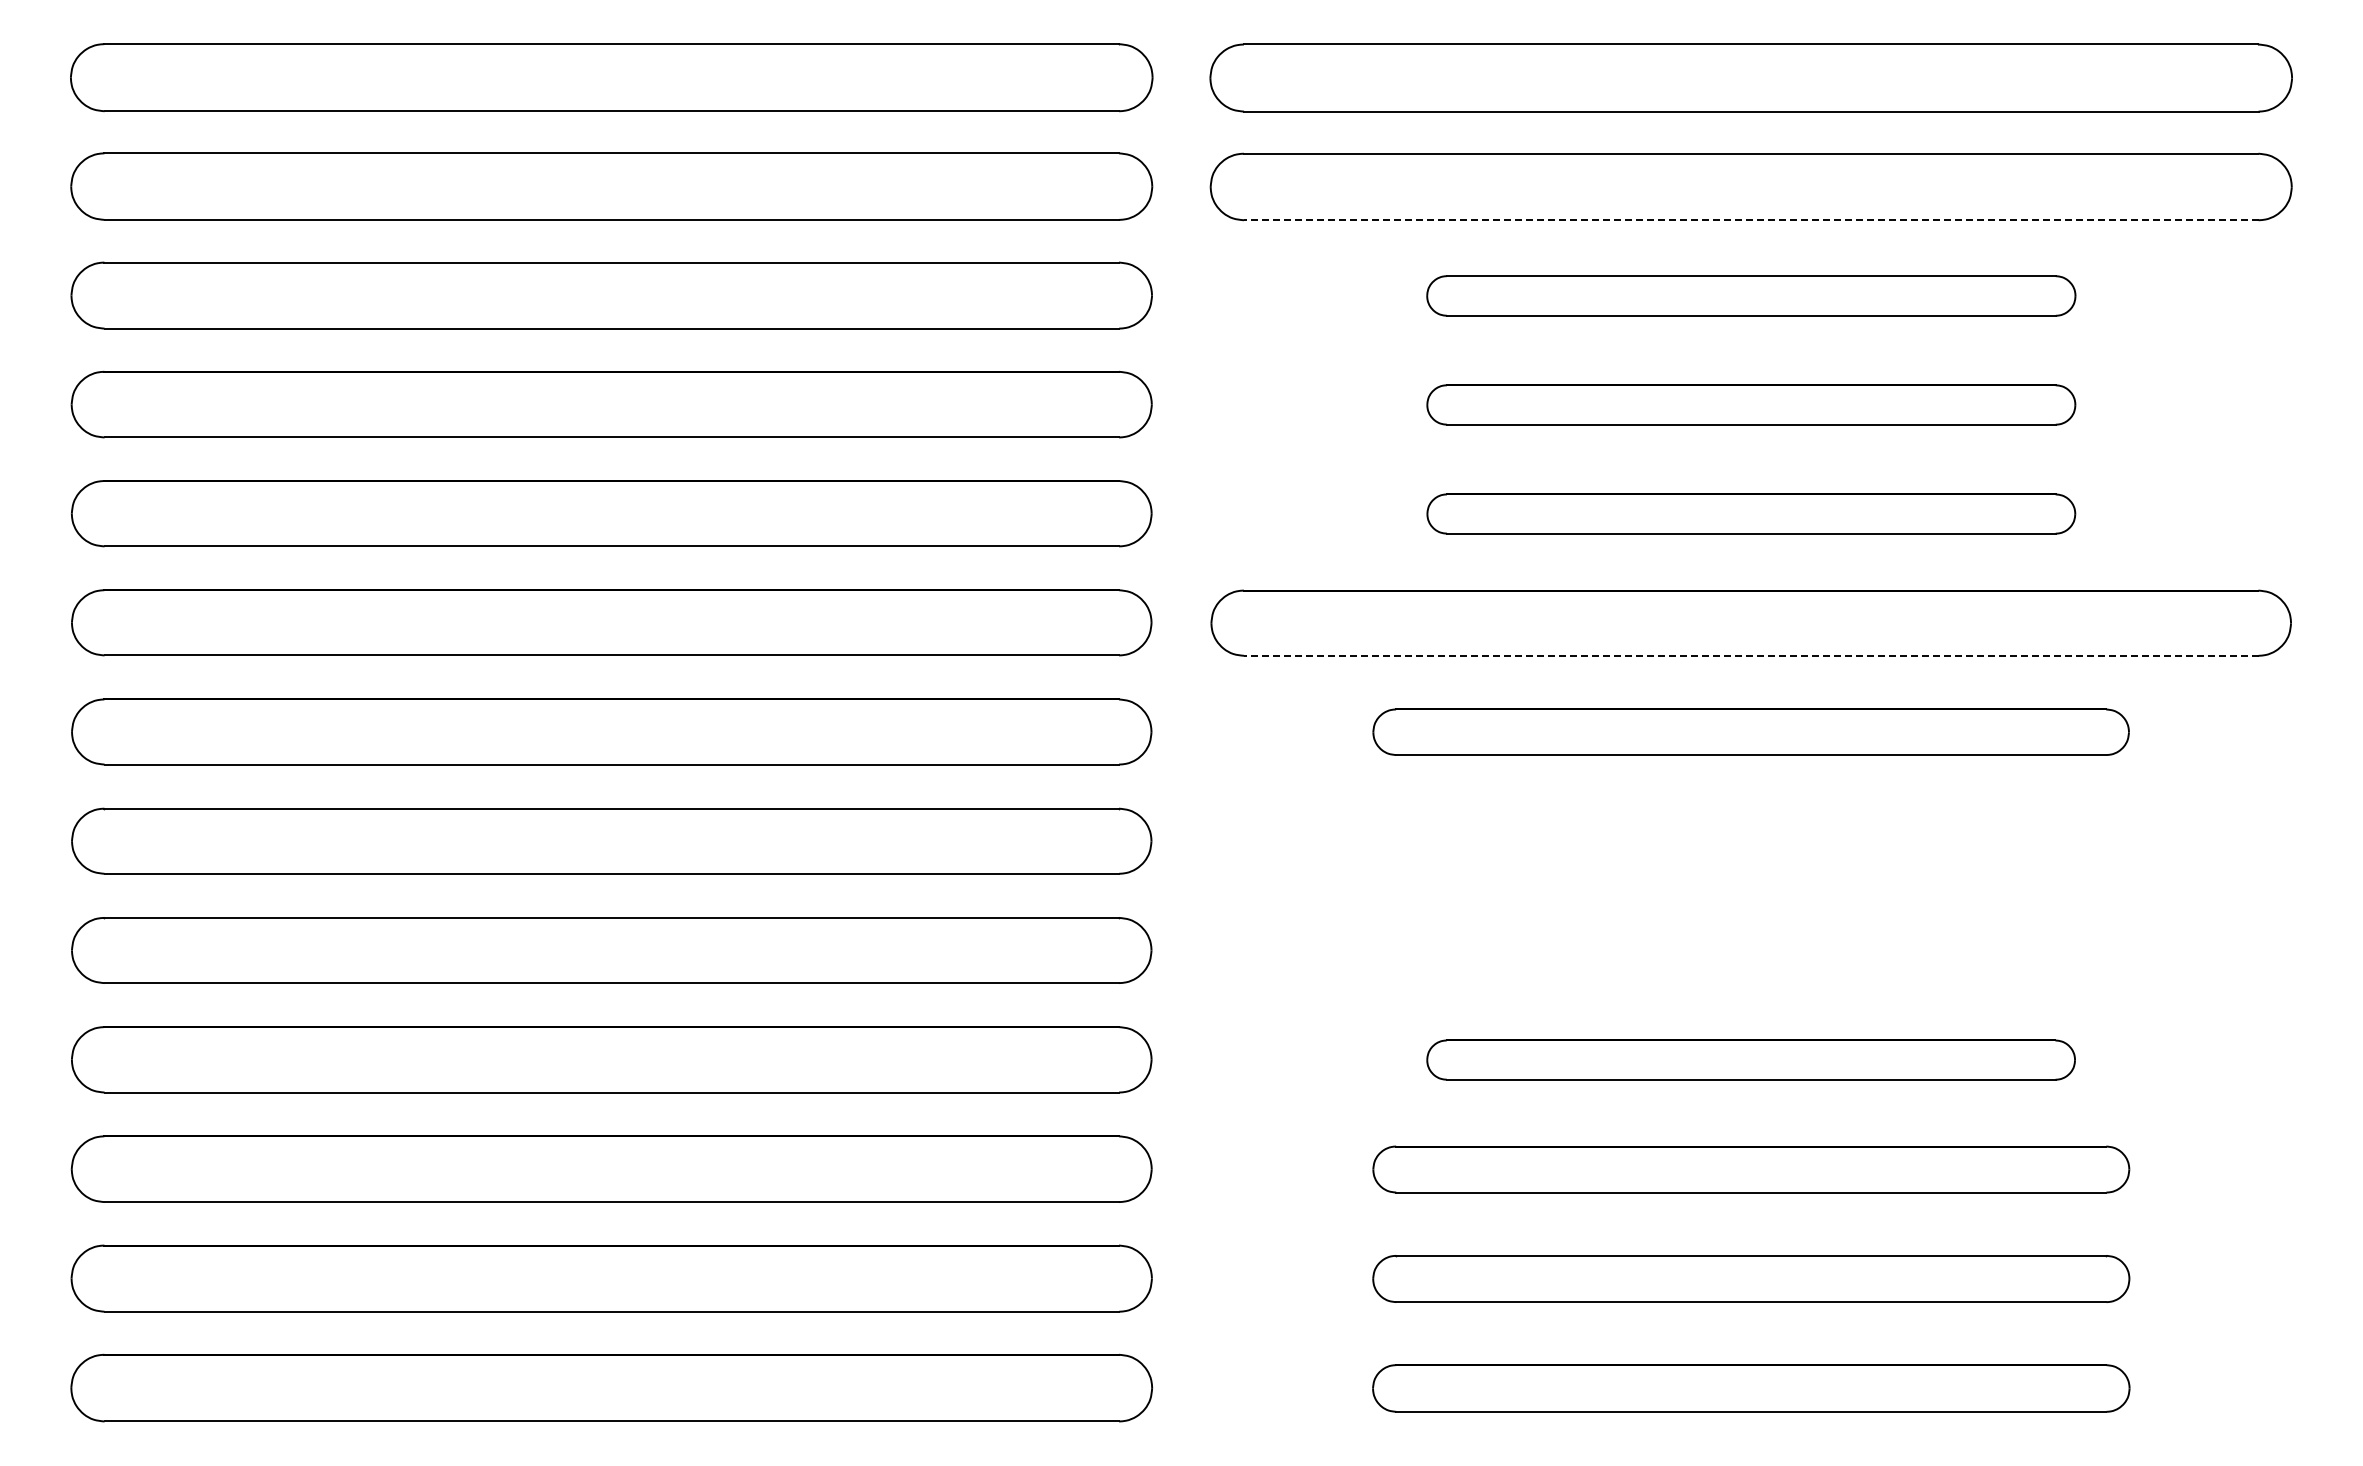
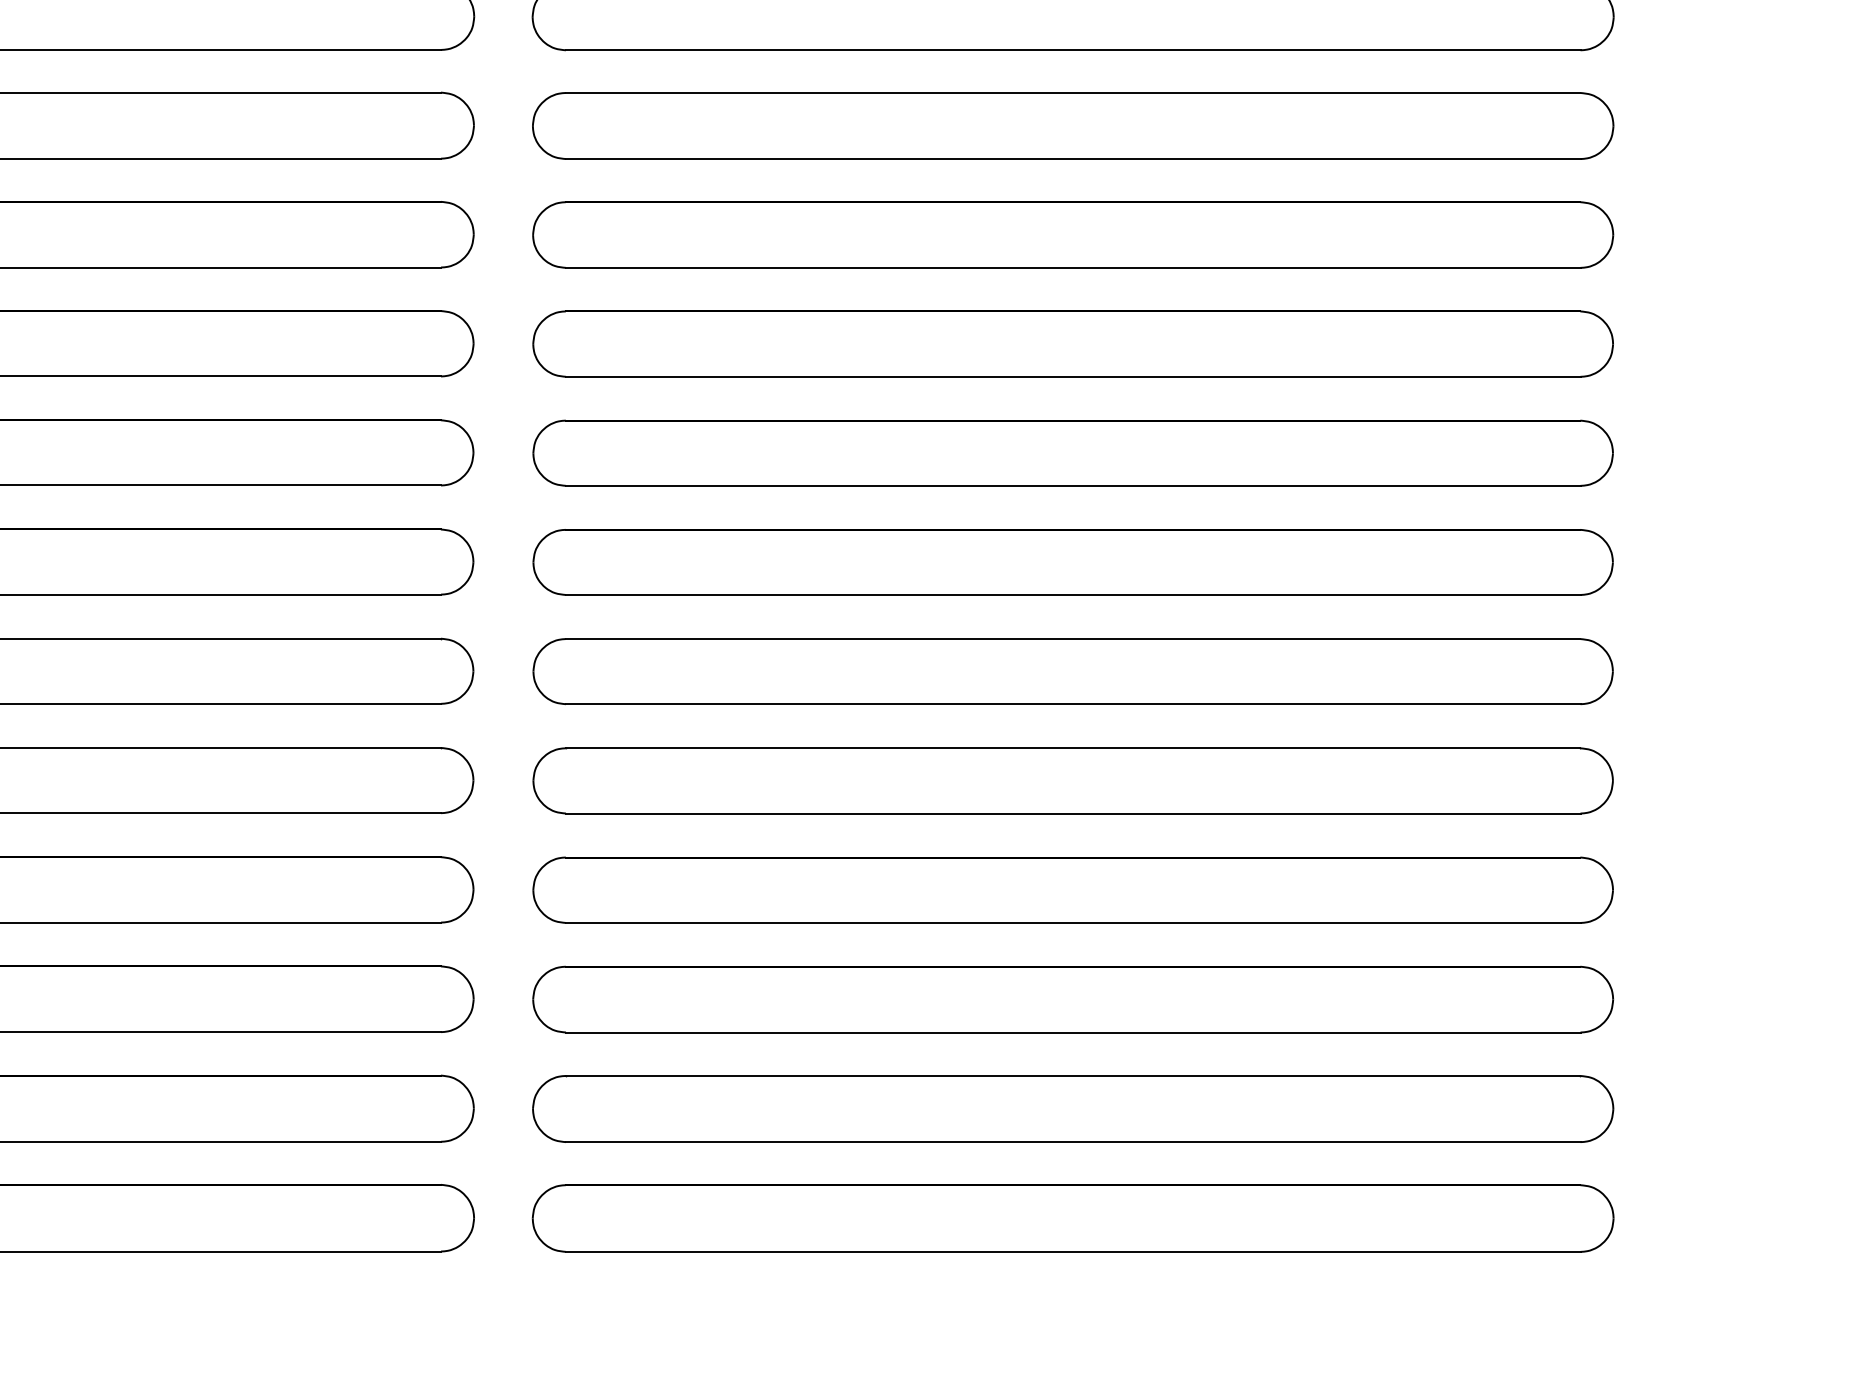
line: (1750, 220) -> (1072, 50), dashed -> solid
part: (1751, 295) -> (1073, 125), size x1.67
part: (1751, 404) -> (1073, 234), size x1.67
part: (1751, 513) -> (1073, 343), size x1.67
line: (1750, 655) -> (1072, 485), dashed -> solid
part: (1750, 731) -> (1072, 561), size x1.43
part: (1750, 841) -> (1072, 671), added
part: (1750, 950) -> (1072, 780), added
part: (1750, 1059) -> (1072, 889), size x1.67
part: (1751, 1169) -> (1073, 999), size x1.43
part: (1751, 1278) -> (1073, 1108), size x1.43
part: (1751, 1388) -> (1073, 1218), size x1.43

